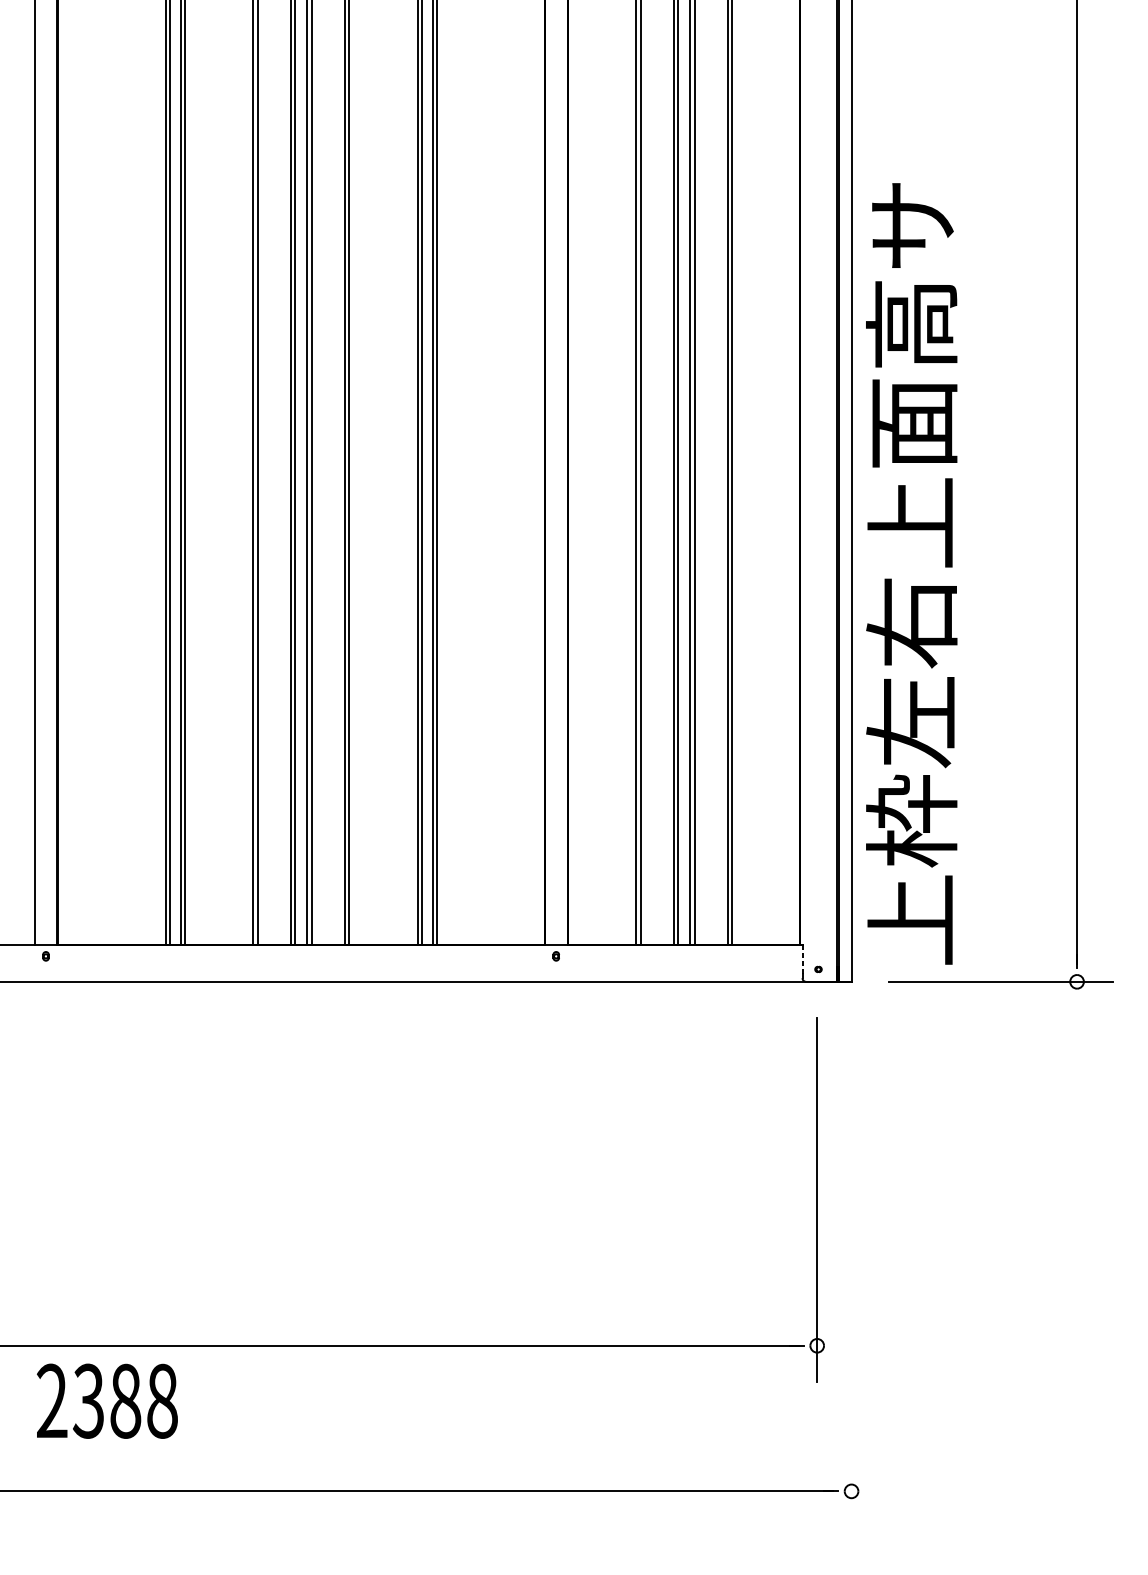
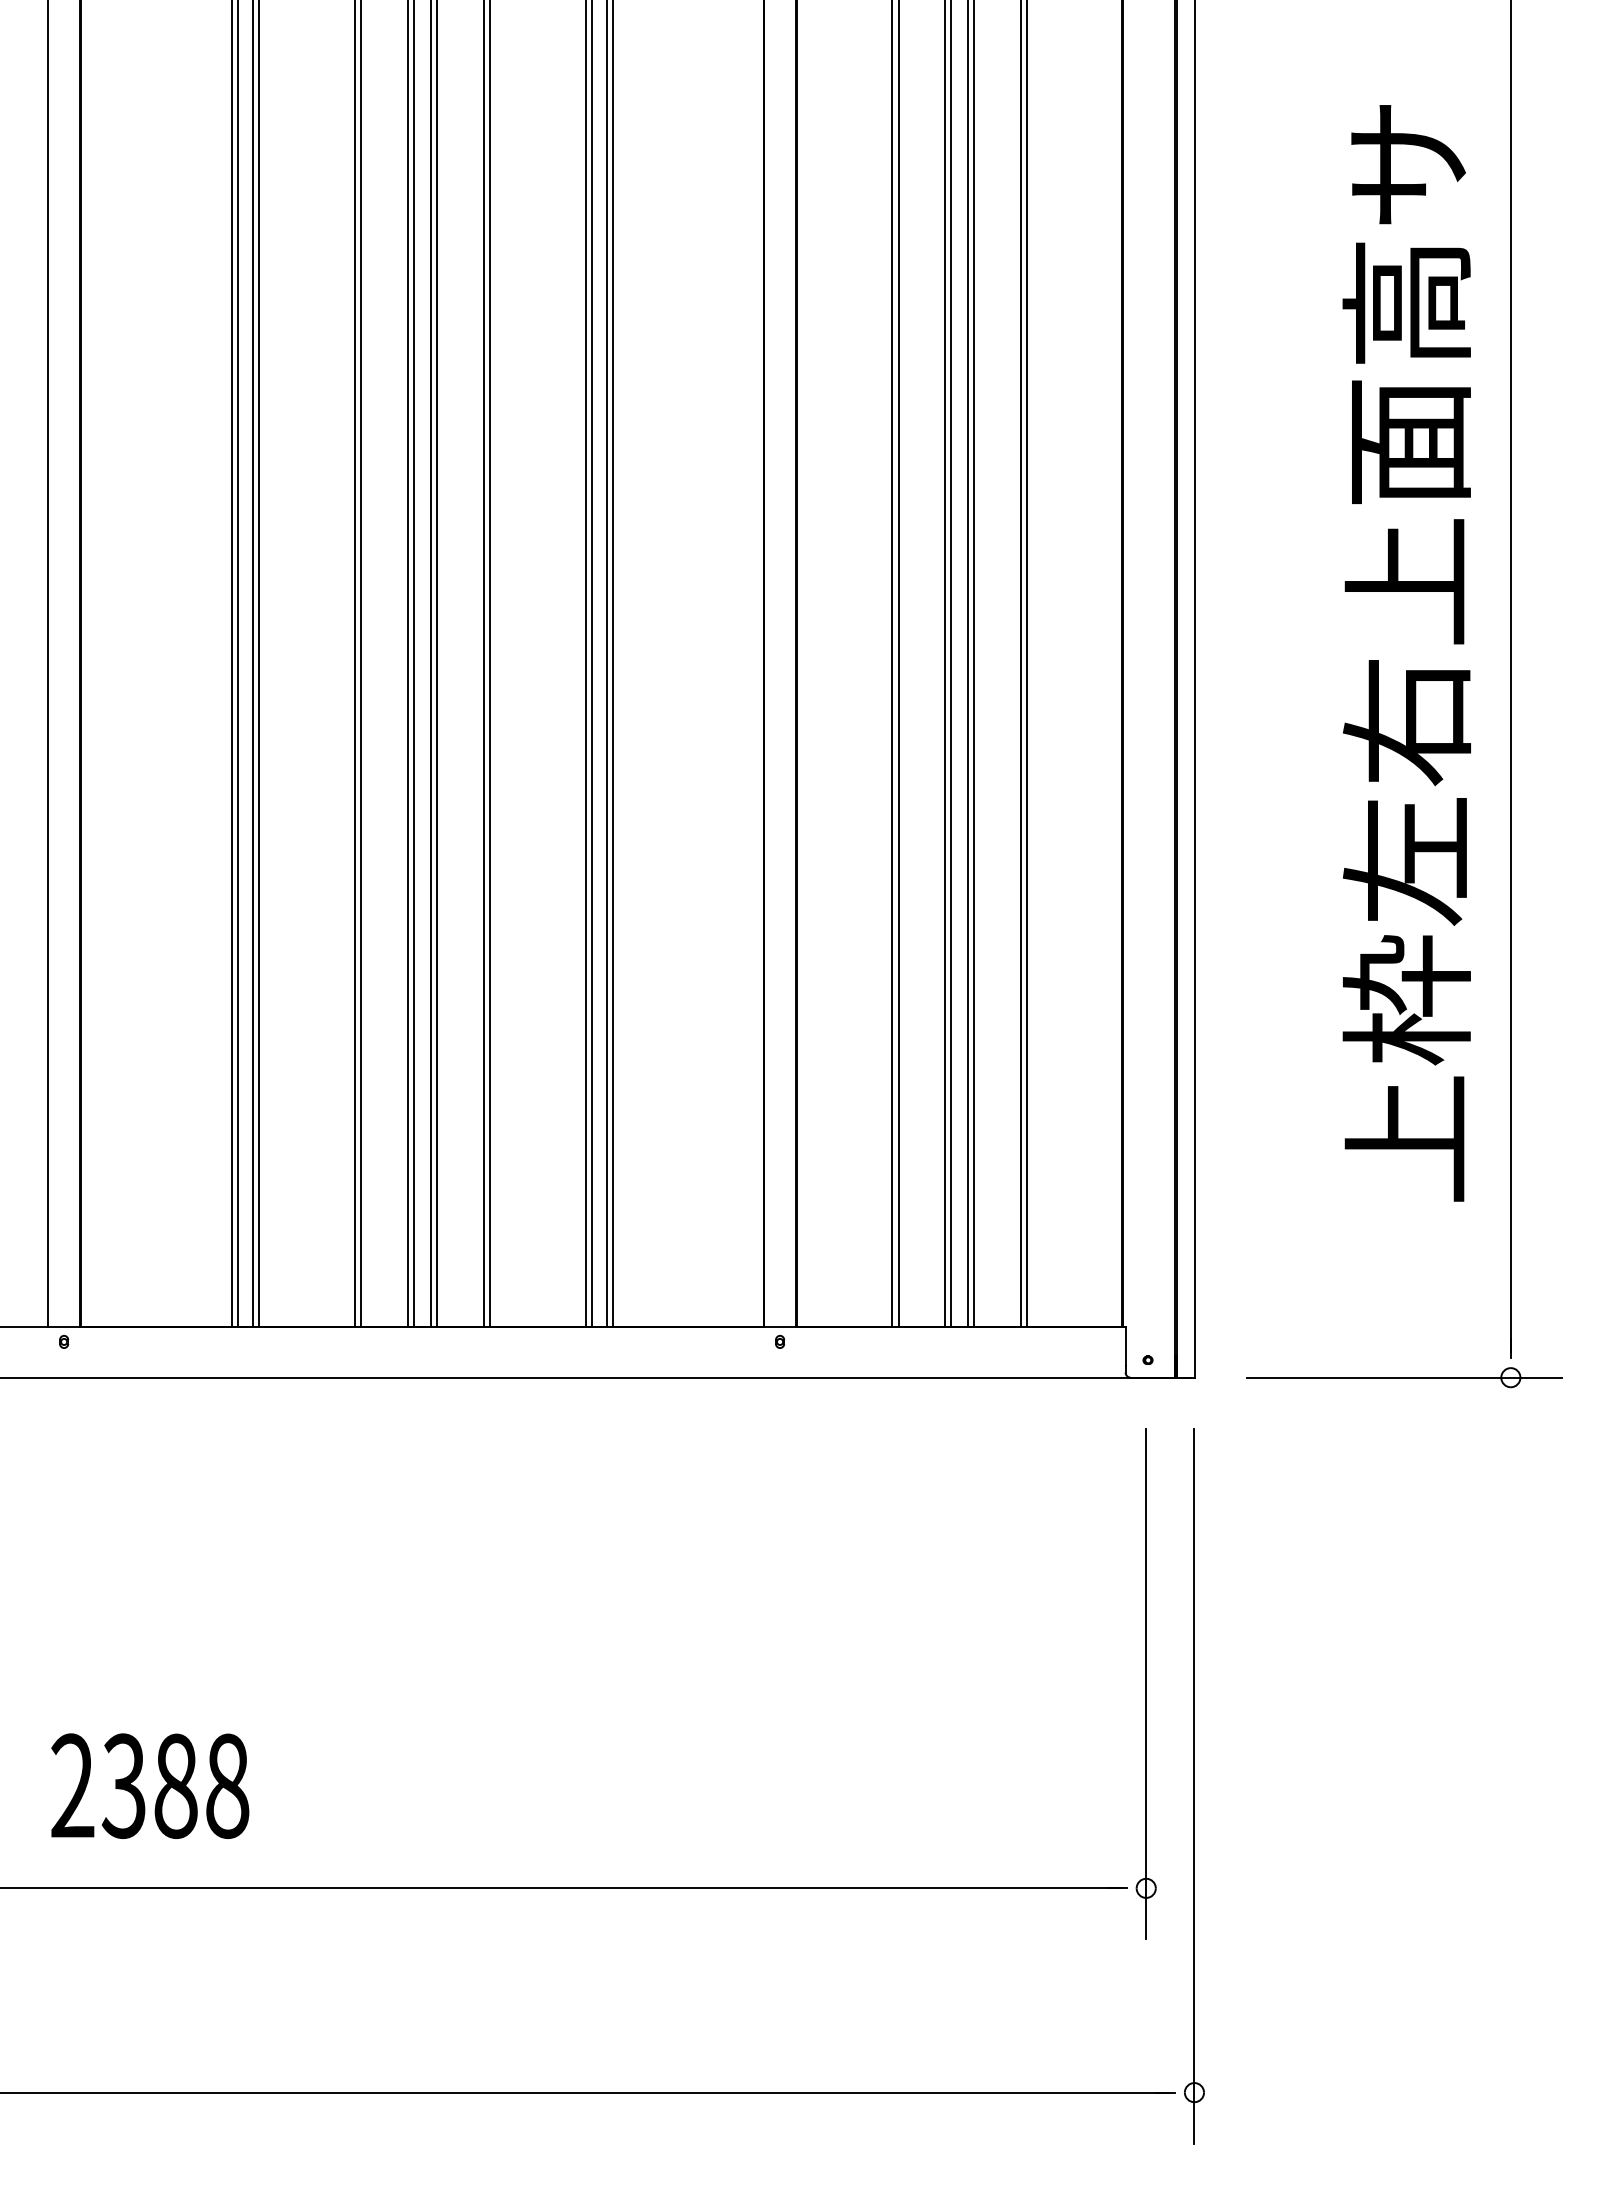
text: (911, 574) -> (1406, 653), moved
line: (802, 959) -> (1125, 1346), dashed -> solid
line: (851, 1272) -> (1194, 1785), added
text: (107, 1400) -> (150, 1785), moved

